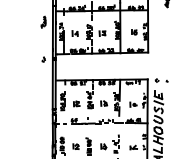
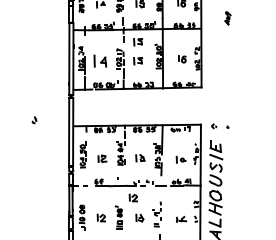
part: (102, 20) -> (137, 42), added
part: (43, 21) -> (56, 44), removed
part: (74, 33) -> (99, 60), size x1.6
part: (43, 59) -> (34, 120), moved
part: (98, 131) -> (132, 197), added

